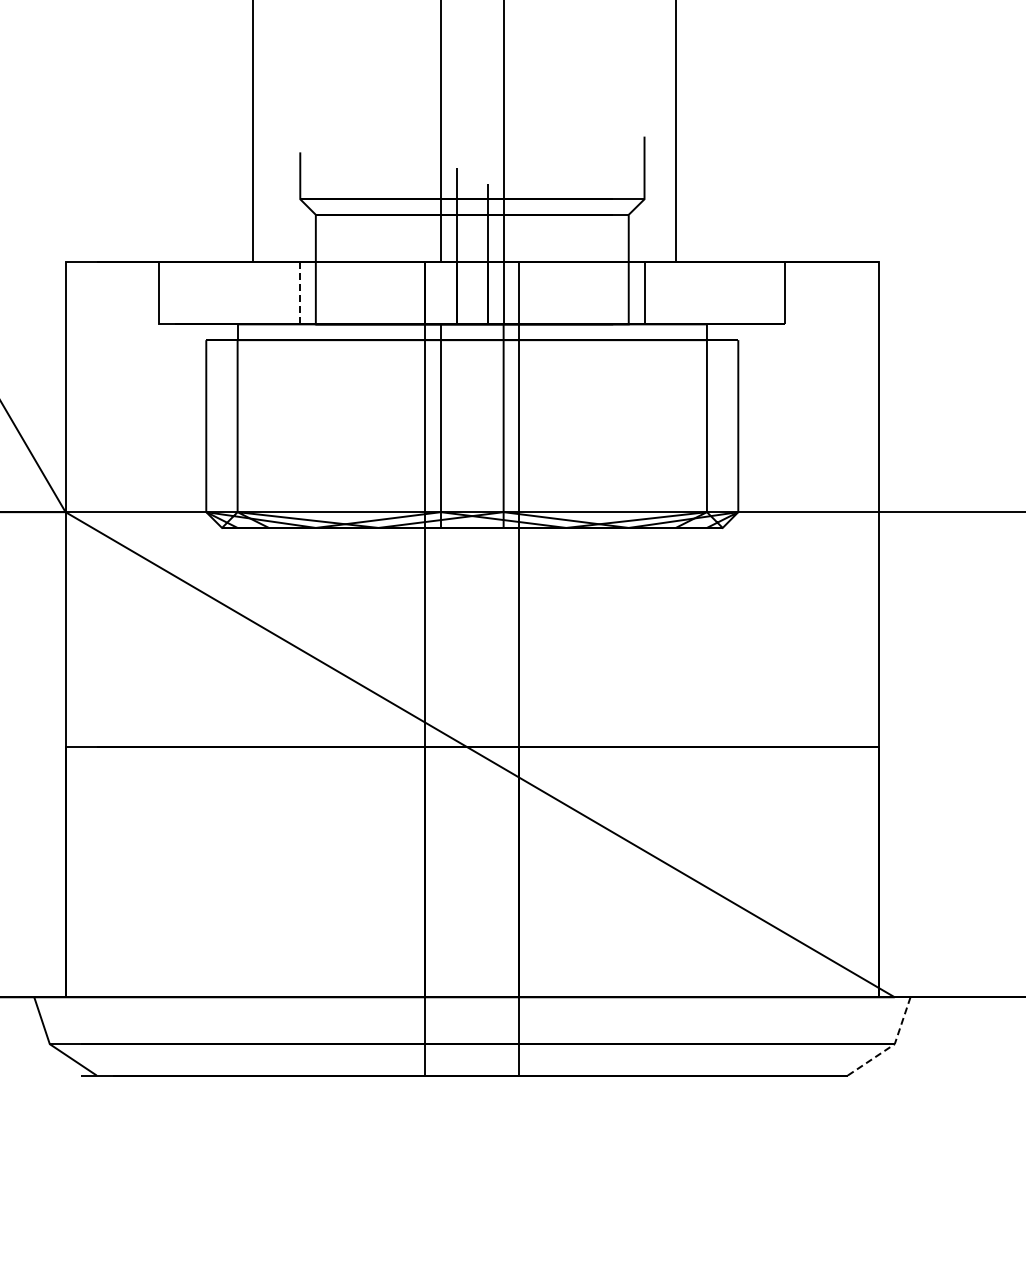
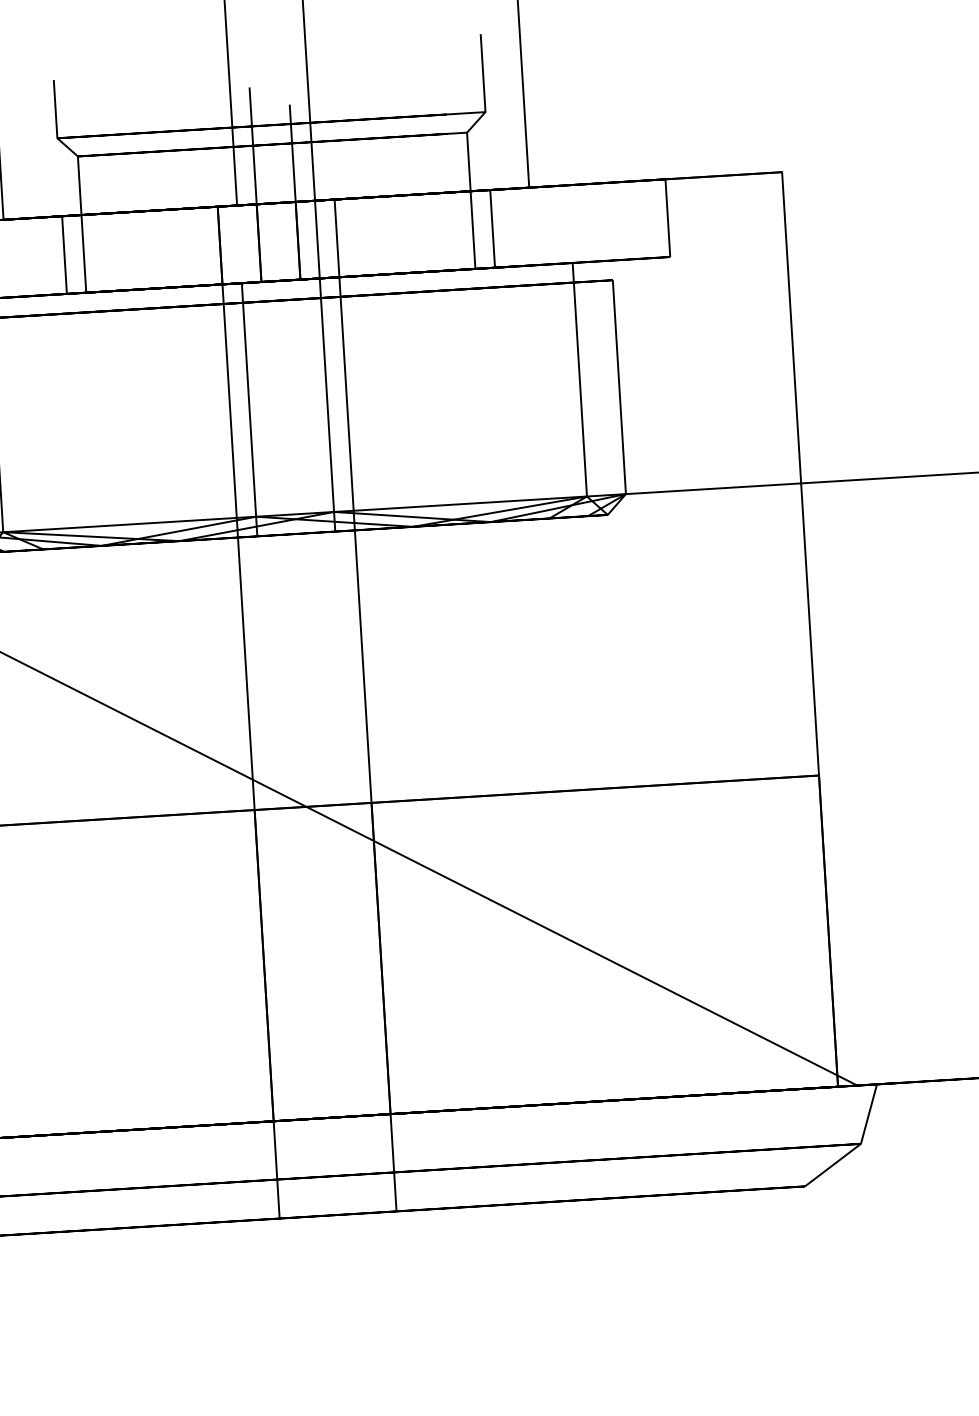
line: (300, 293) -> (64, 255), dashed -> solid
line: (892, 1045) -> (858, 1145), dashed -> solid

